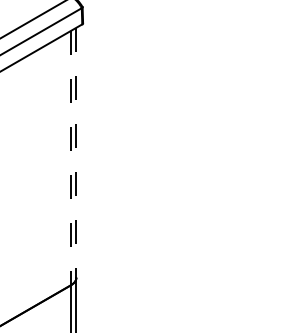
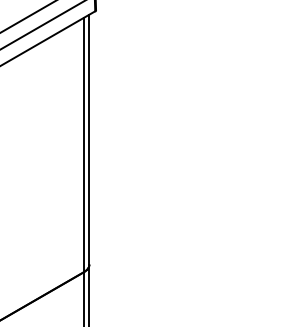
line: (76, 152) -> (89, 139), dashed -> solid
line: (70, 158) -> (83, 145), dashed -> solid

